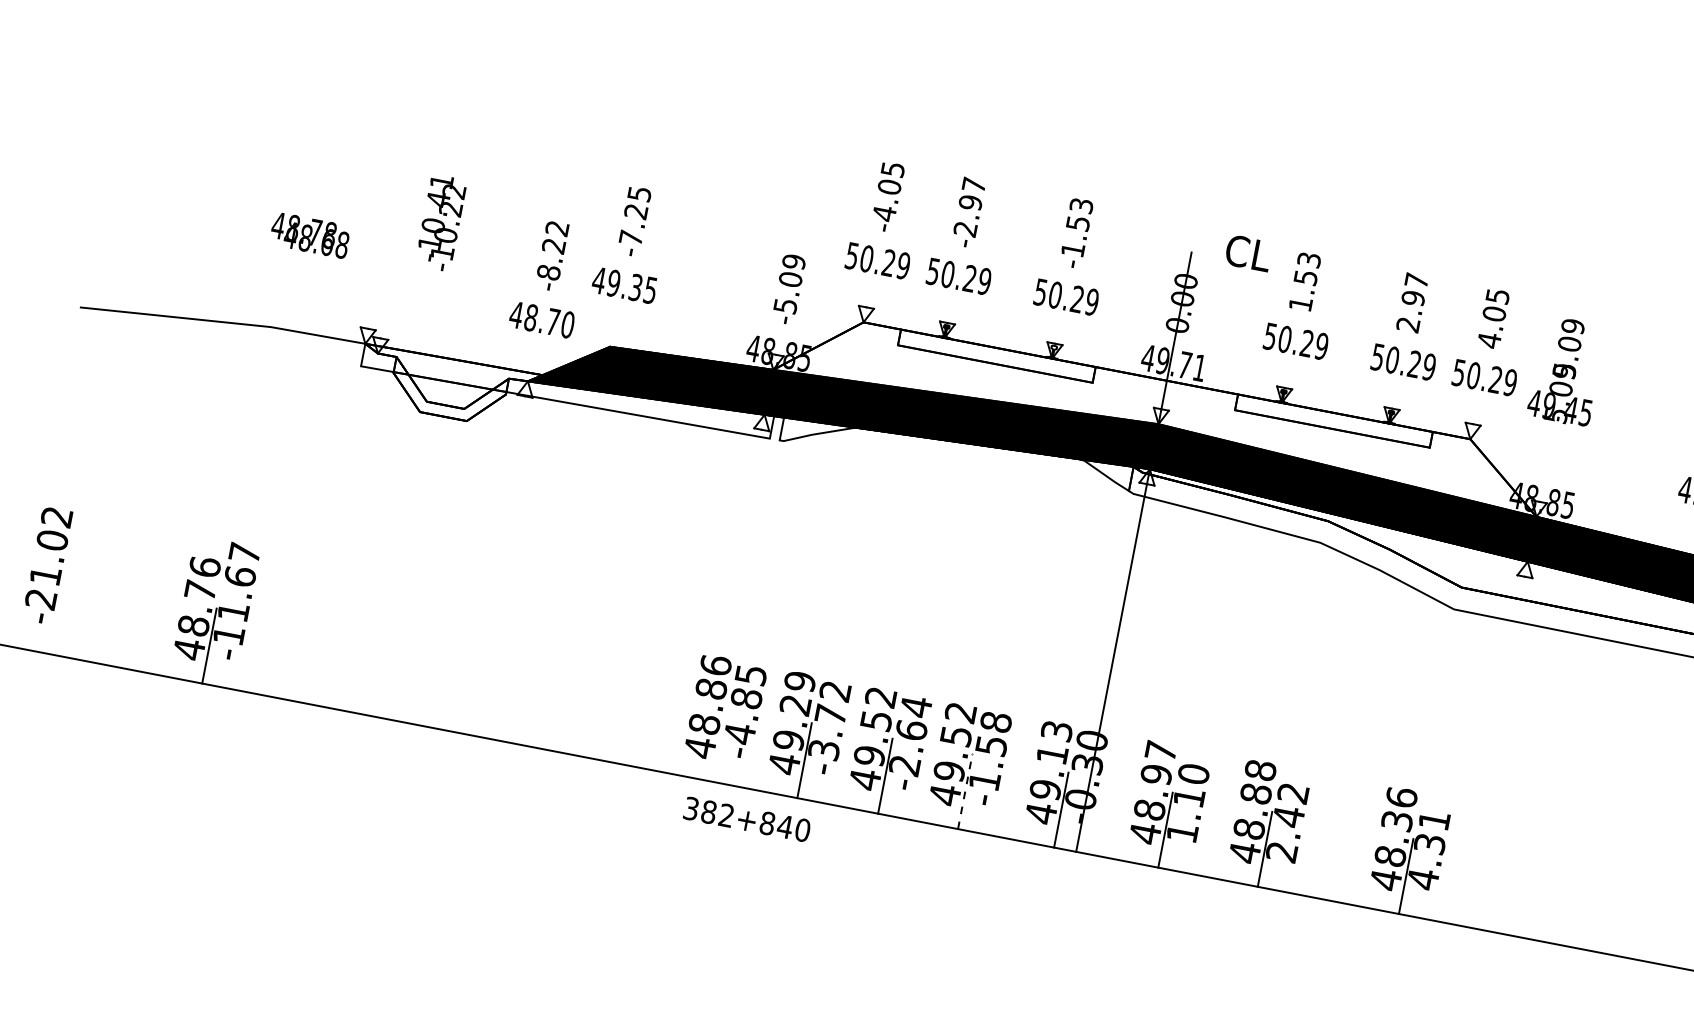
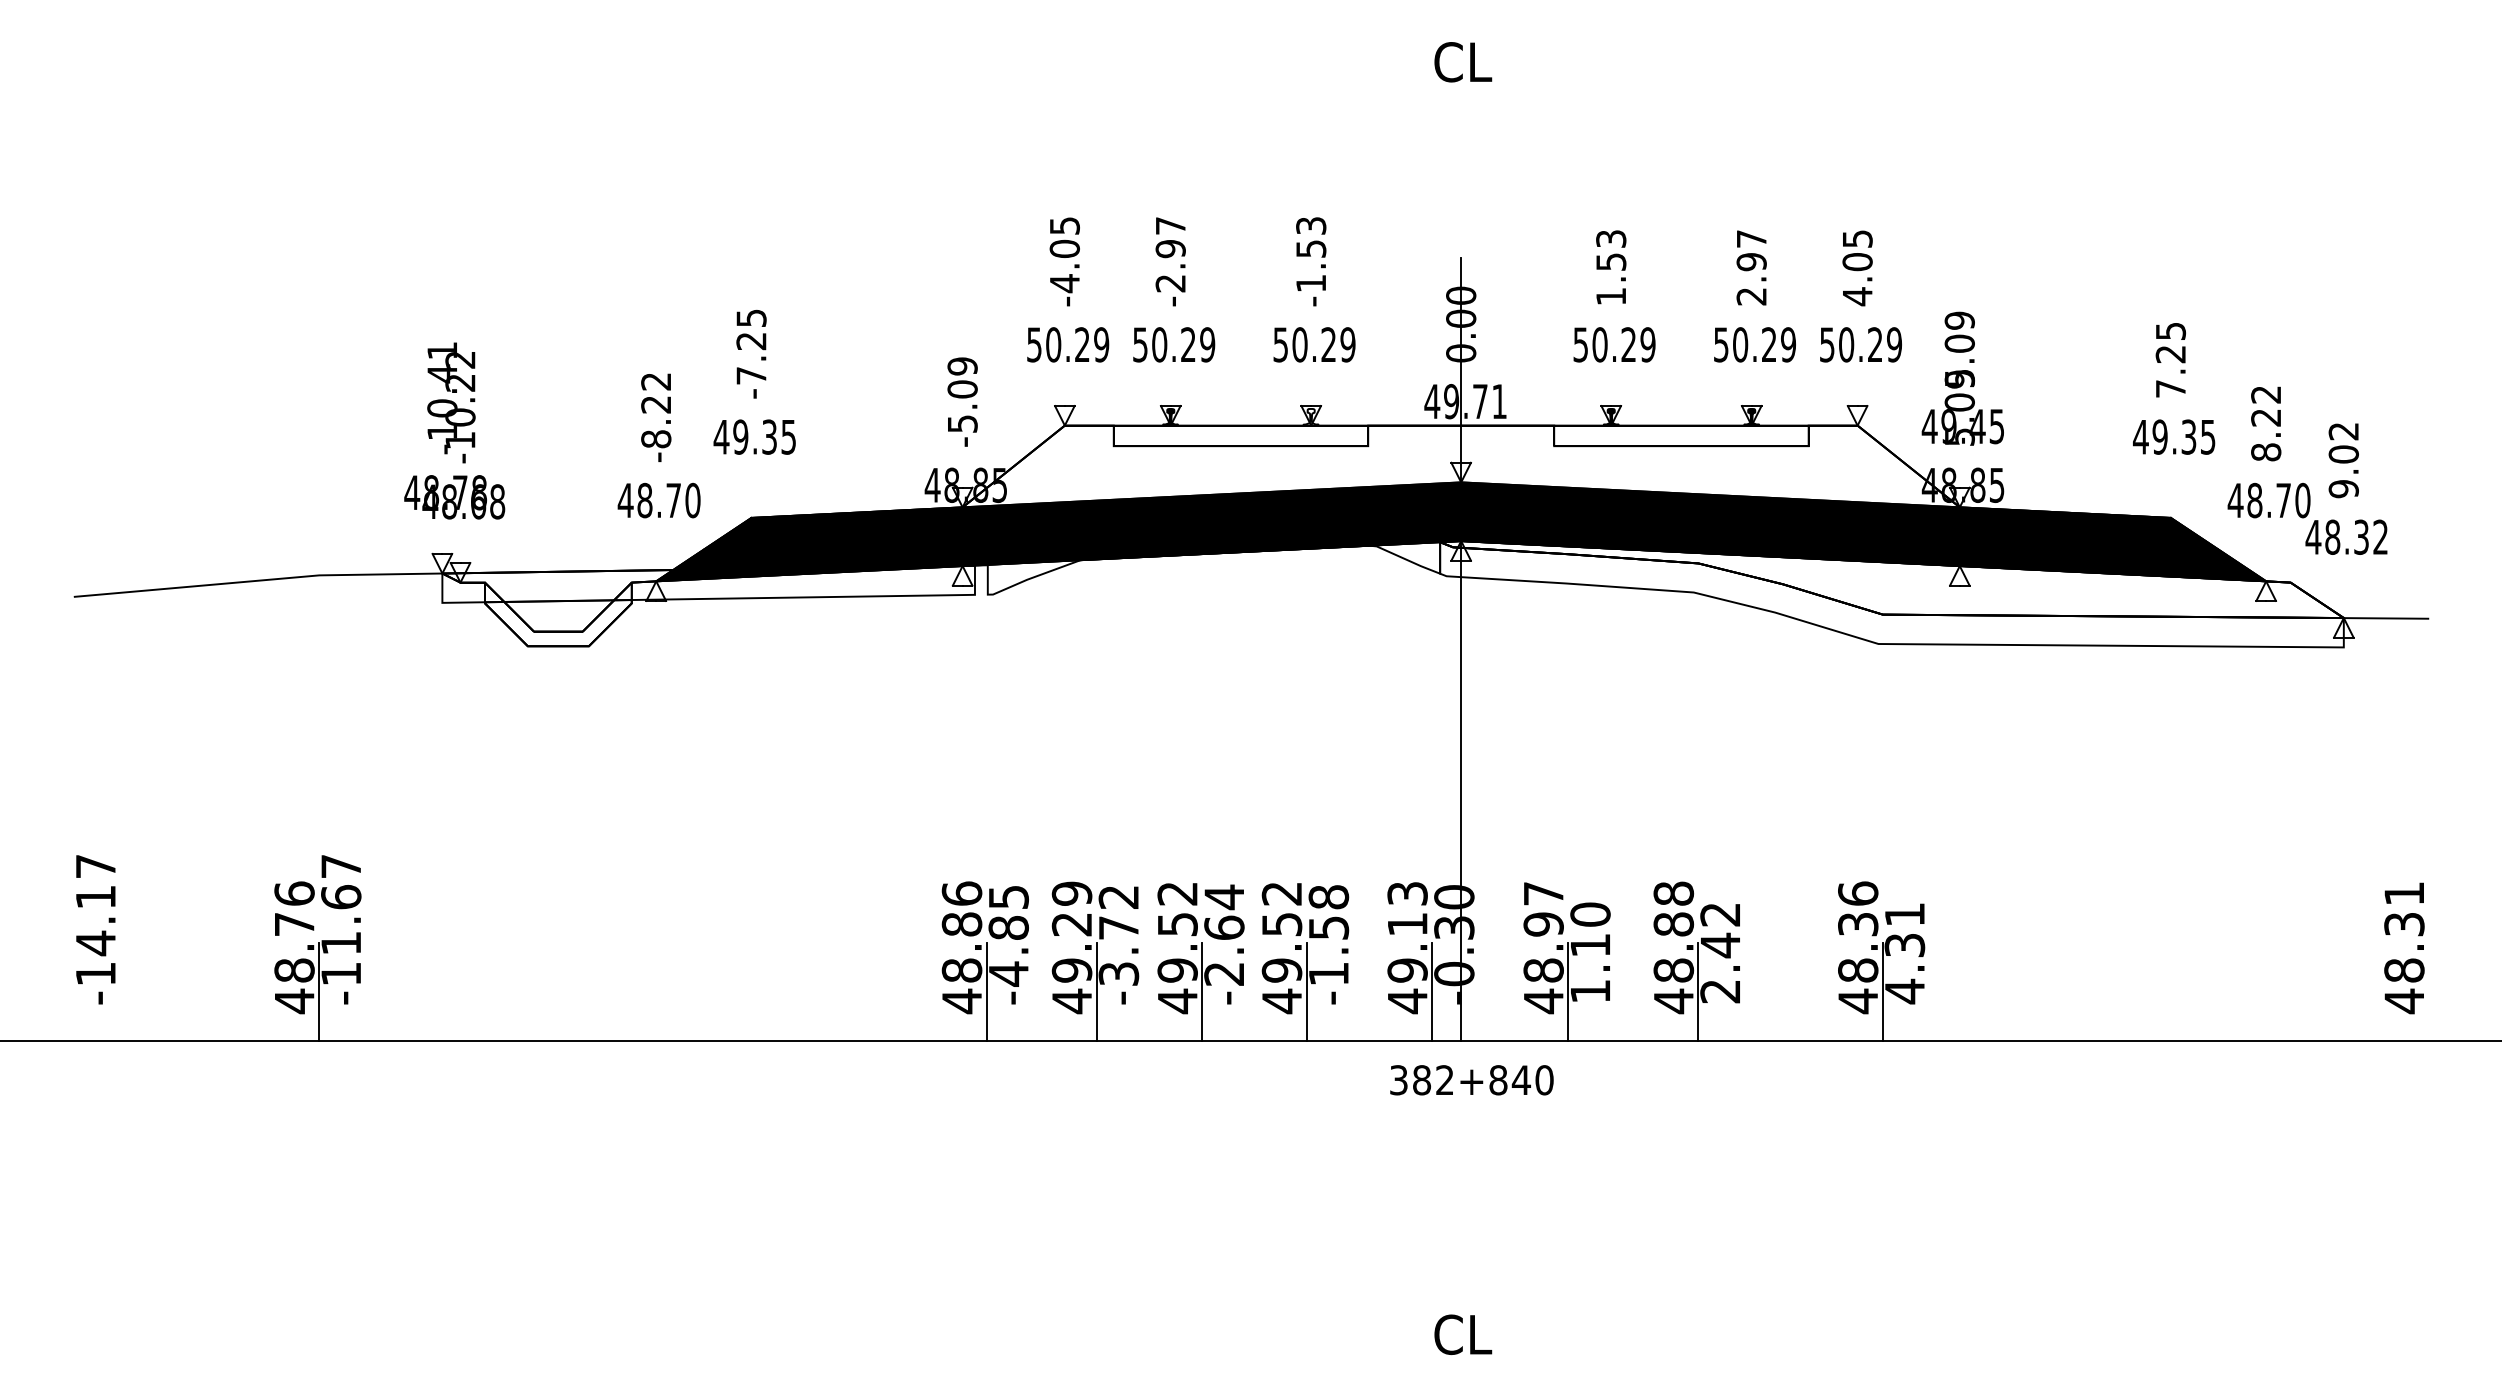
text: (441, 222) -> (451, 402), moved
text: (310, 235) -> (454, 497), moved
text: (1248, 253) -> (1463, 62), moved
text: (1566, 371) -> (1962, 378), moved
text: (48, 558) -> (95, 920), -21.02 -> -14.17
line: (720, 744) -> (986, 992), added
line: (964, 791) -> (1306, 992), dashed -> solid
text: (746, 819) -> (1471, 1080), moved

